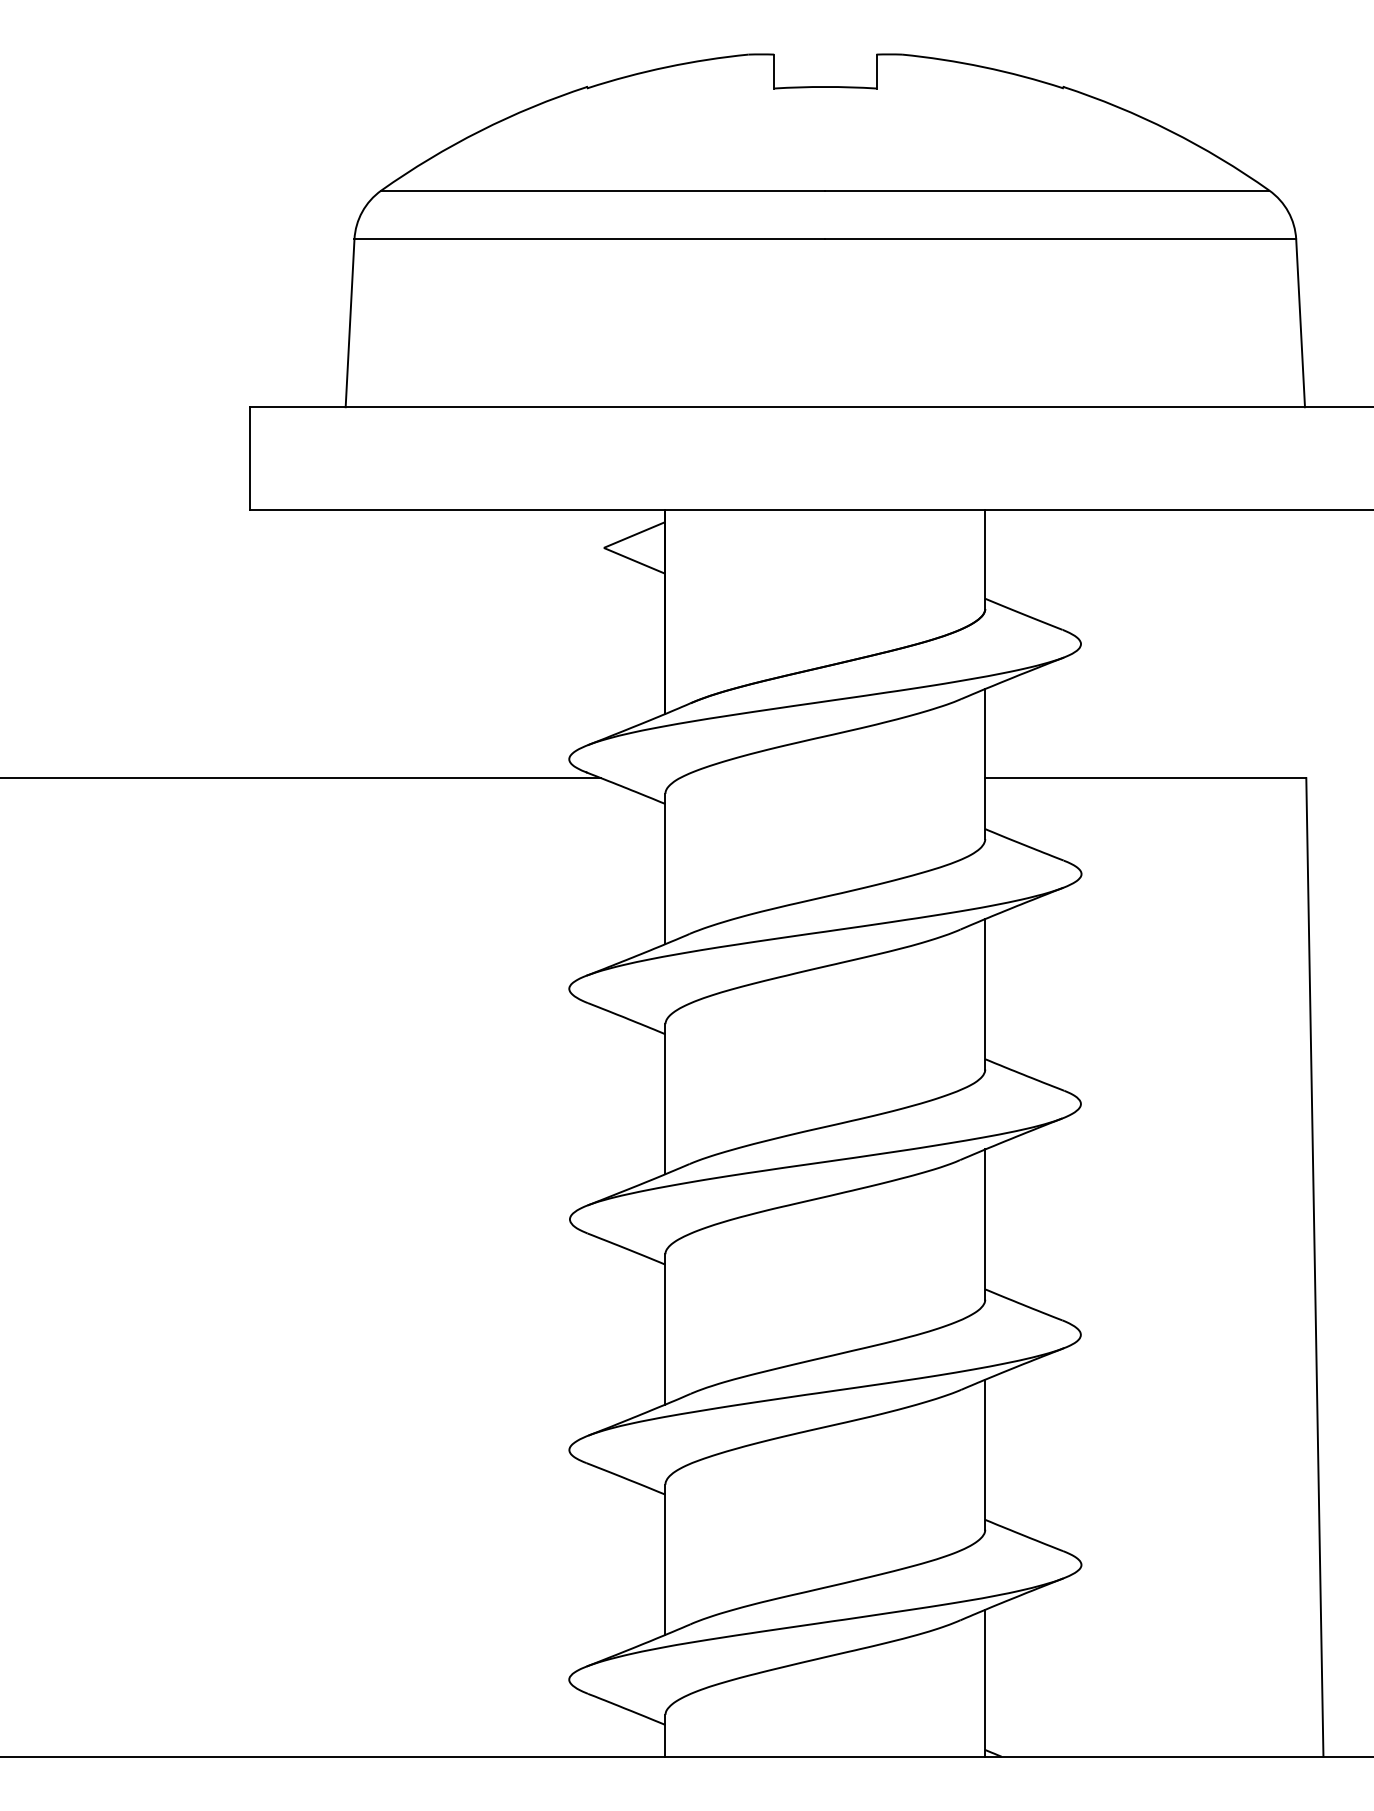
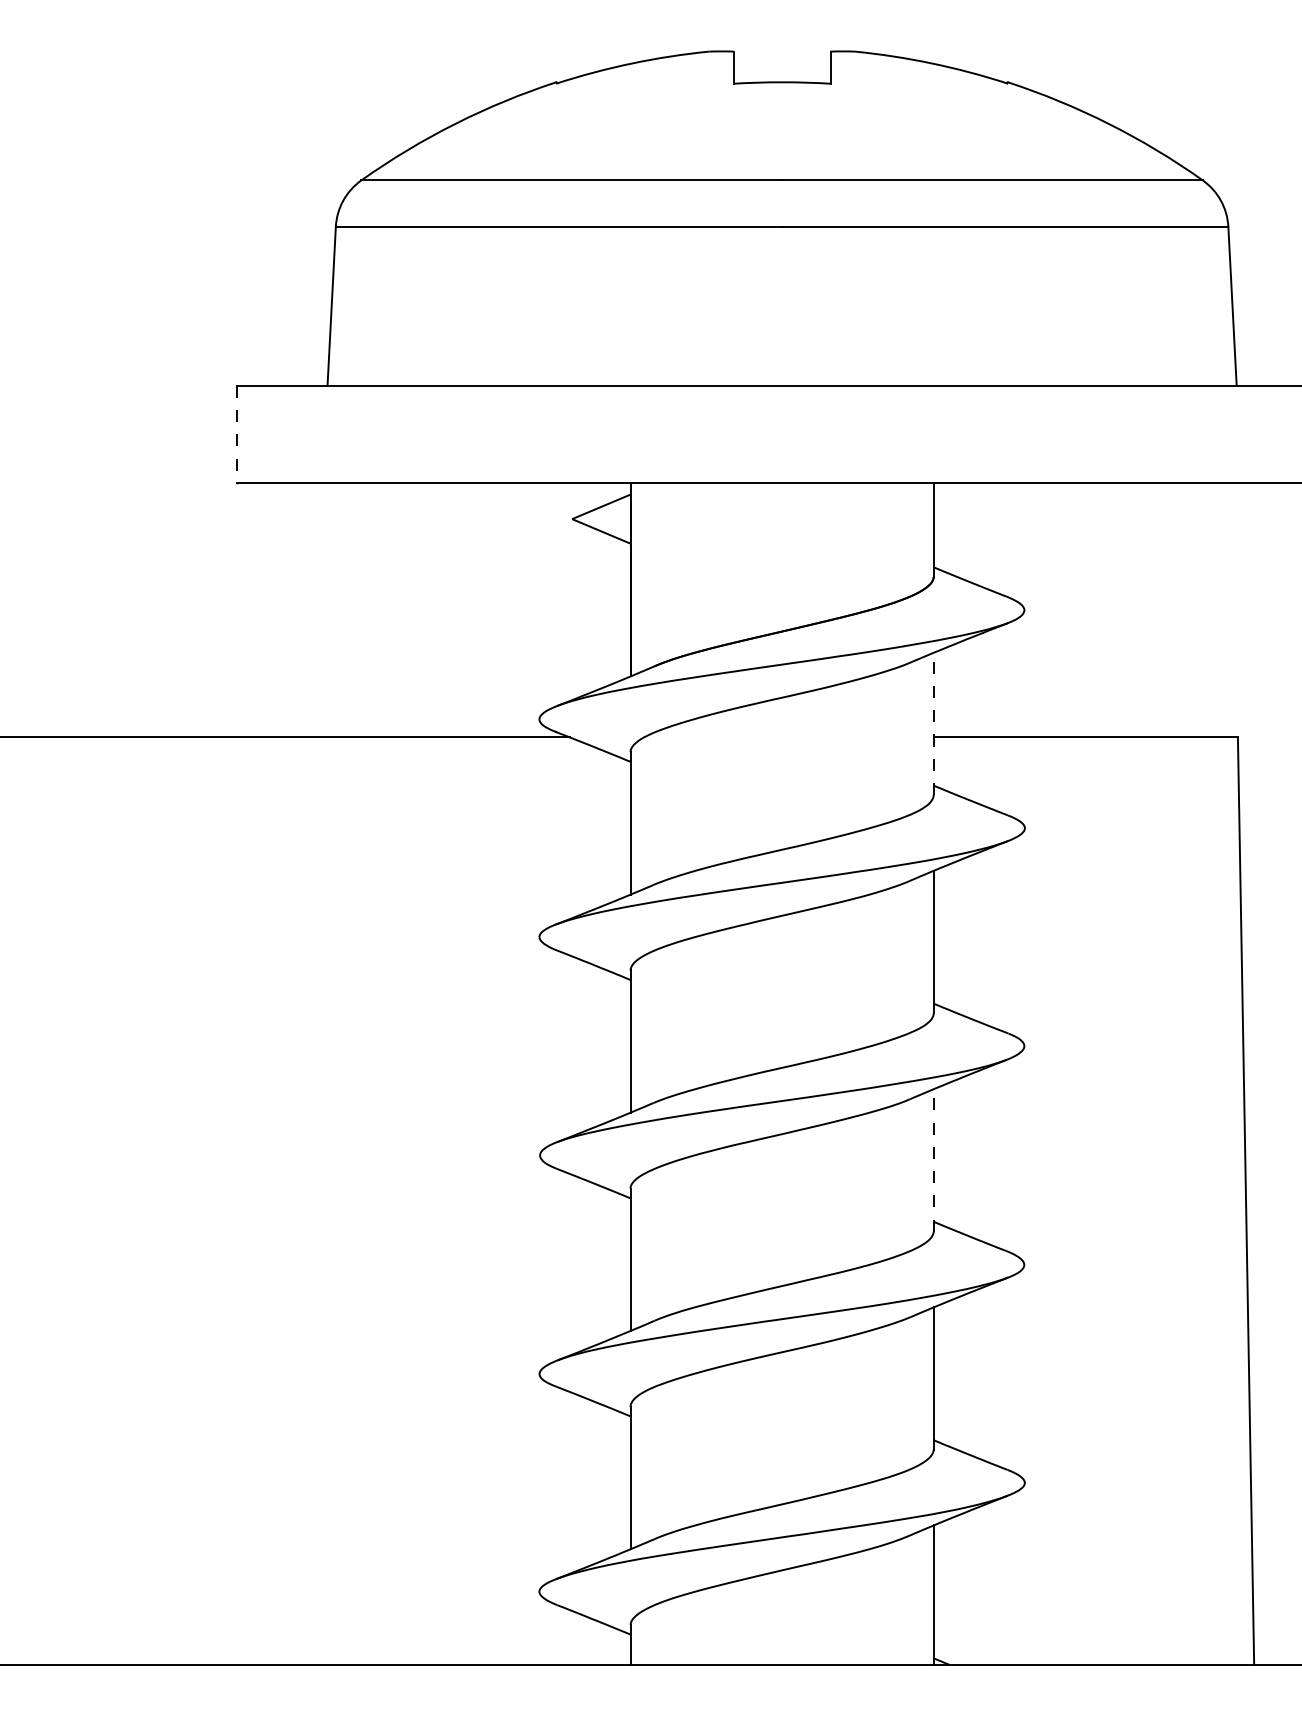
line: (249, 458) -> (236, 434), solid -> dashed
line: (985, 763) -> (933, 723), solid -> dashed
line: (985, 1224) -> (933, 1160), solid -> dashed

